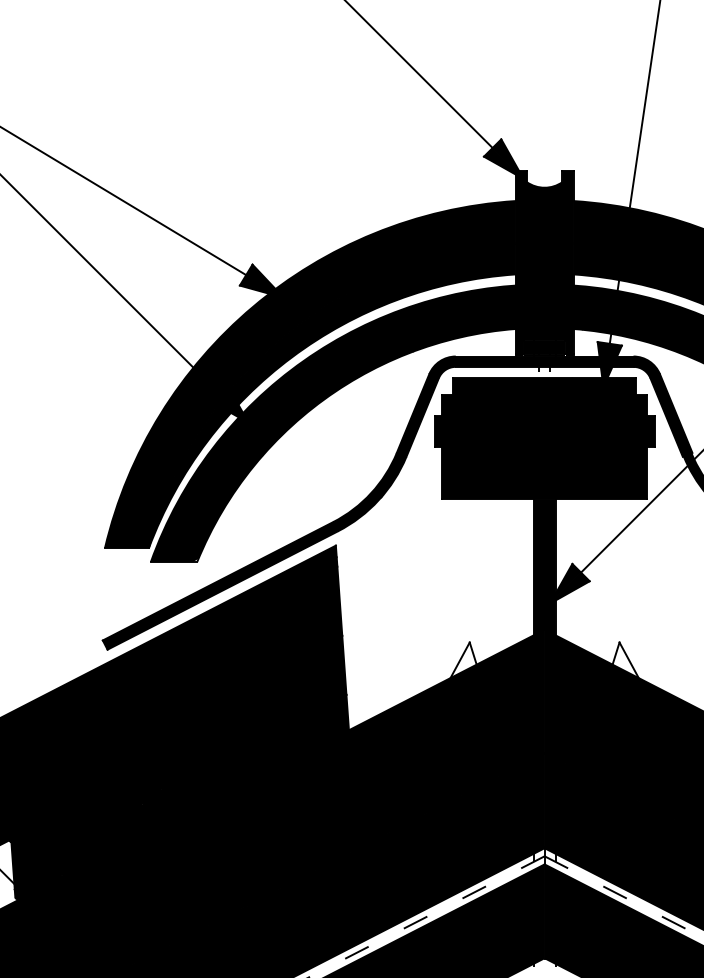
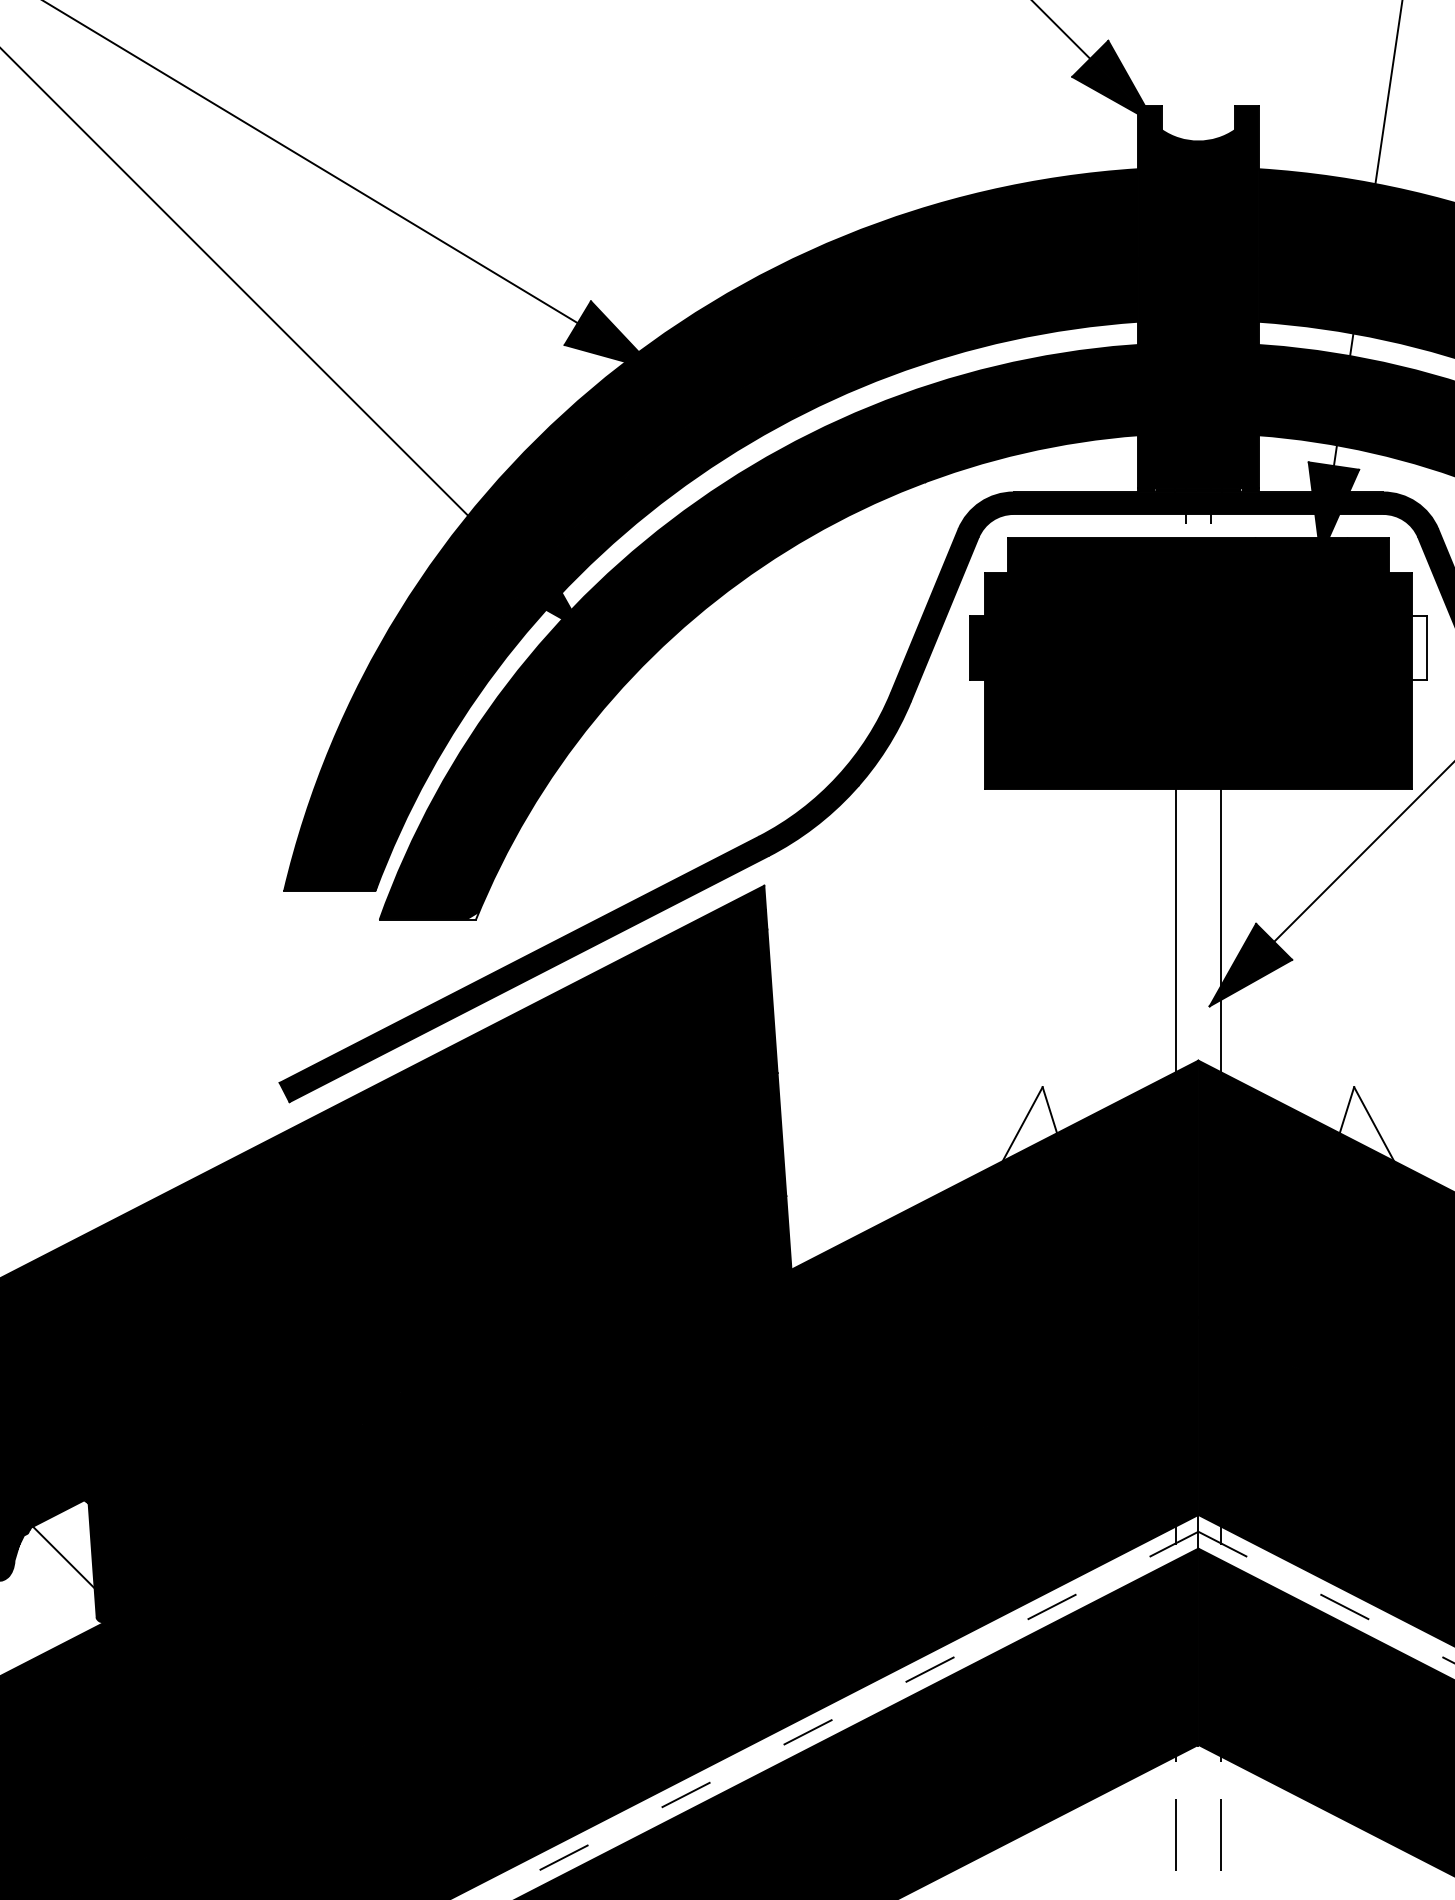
fill: (650, 430) -> (1418, 646), removed
fill: (544, 567) -> (1198, 931), removed

